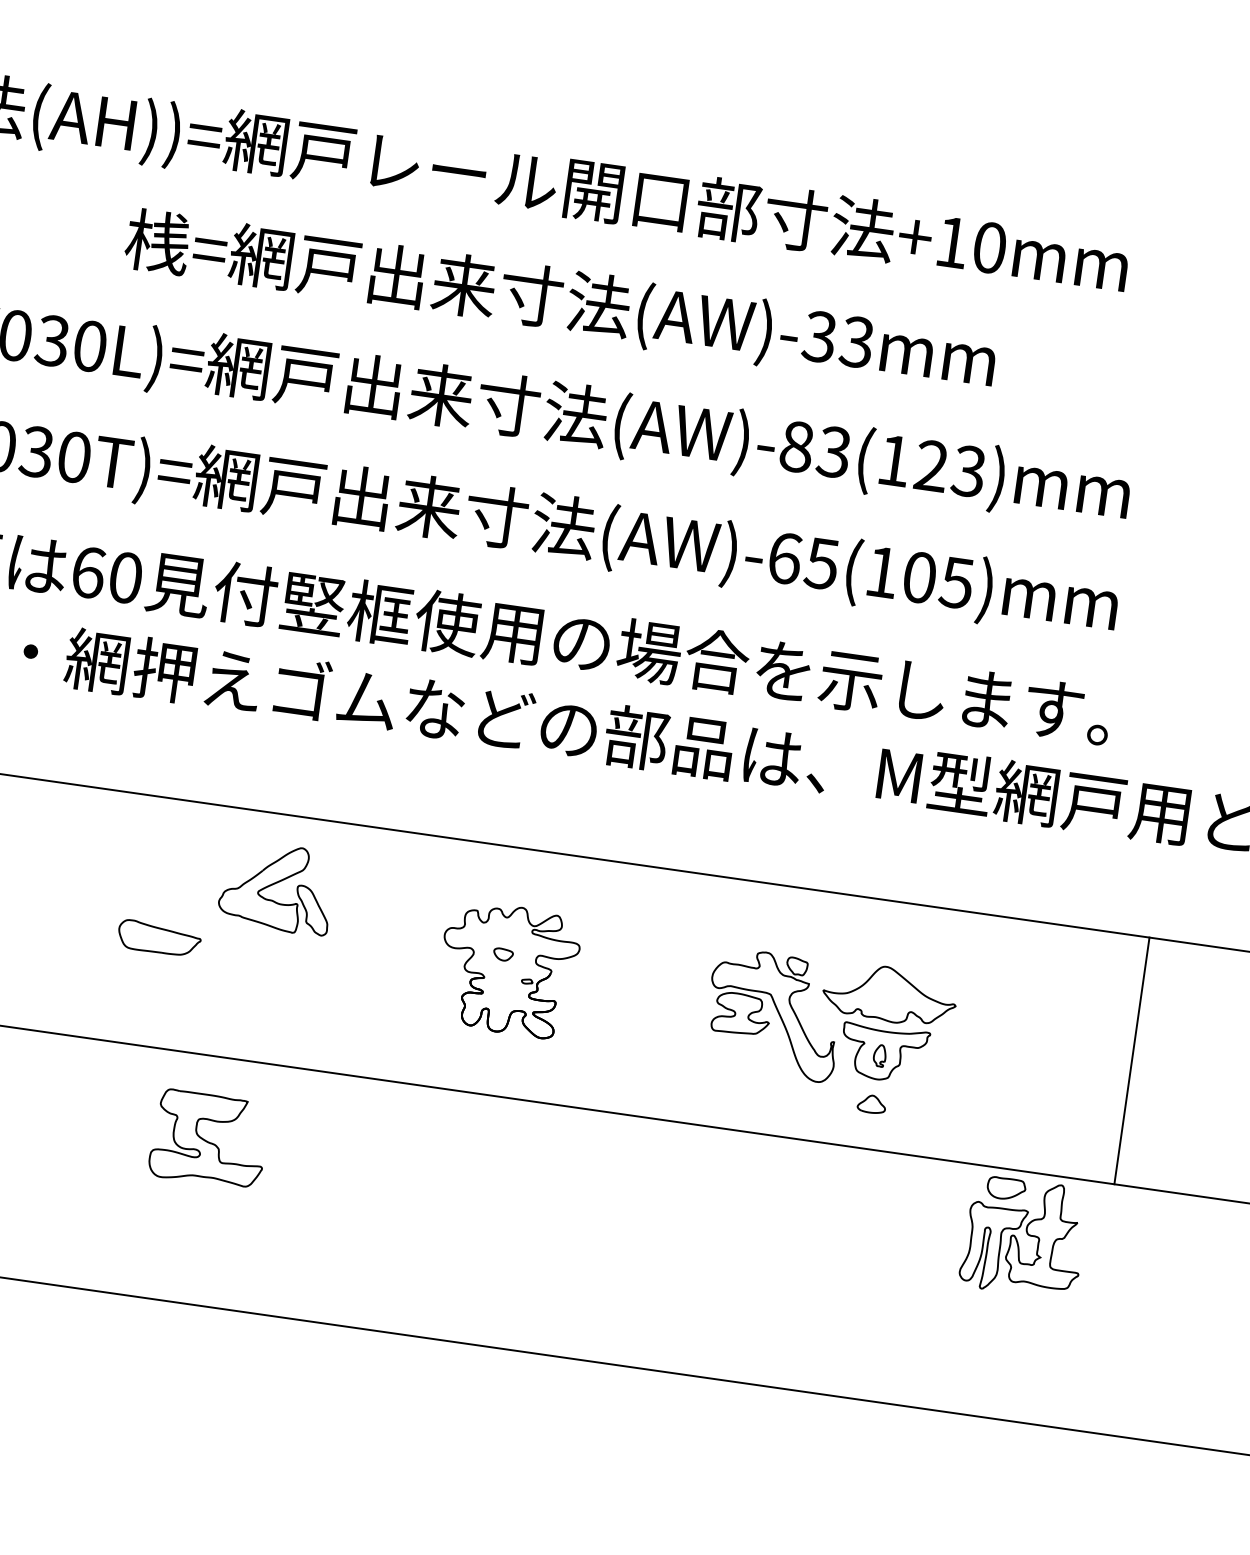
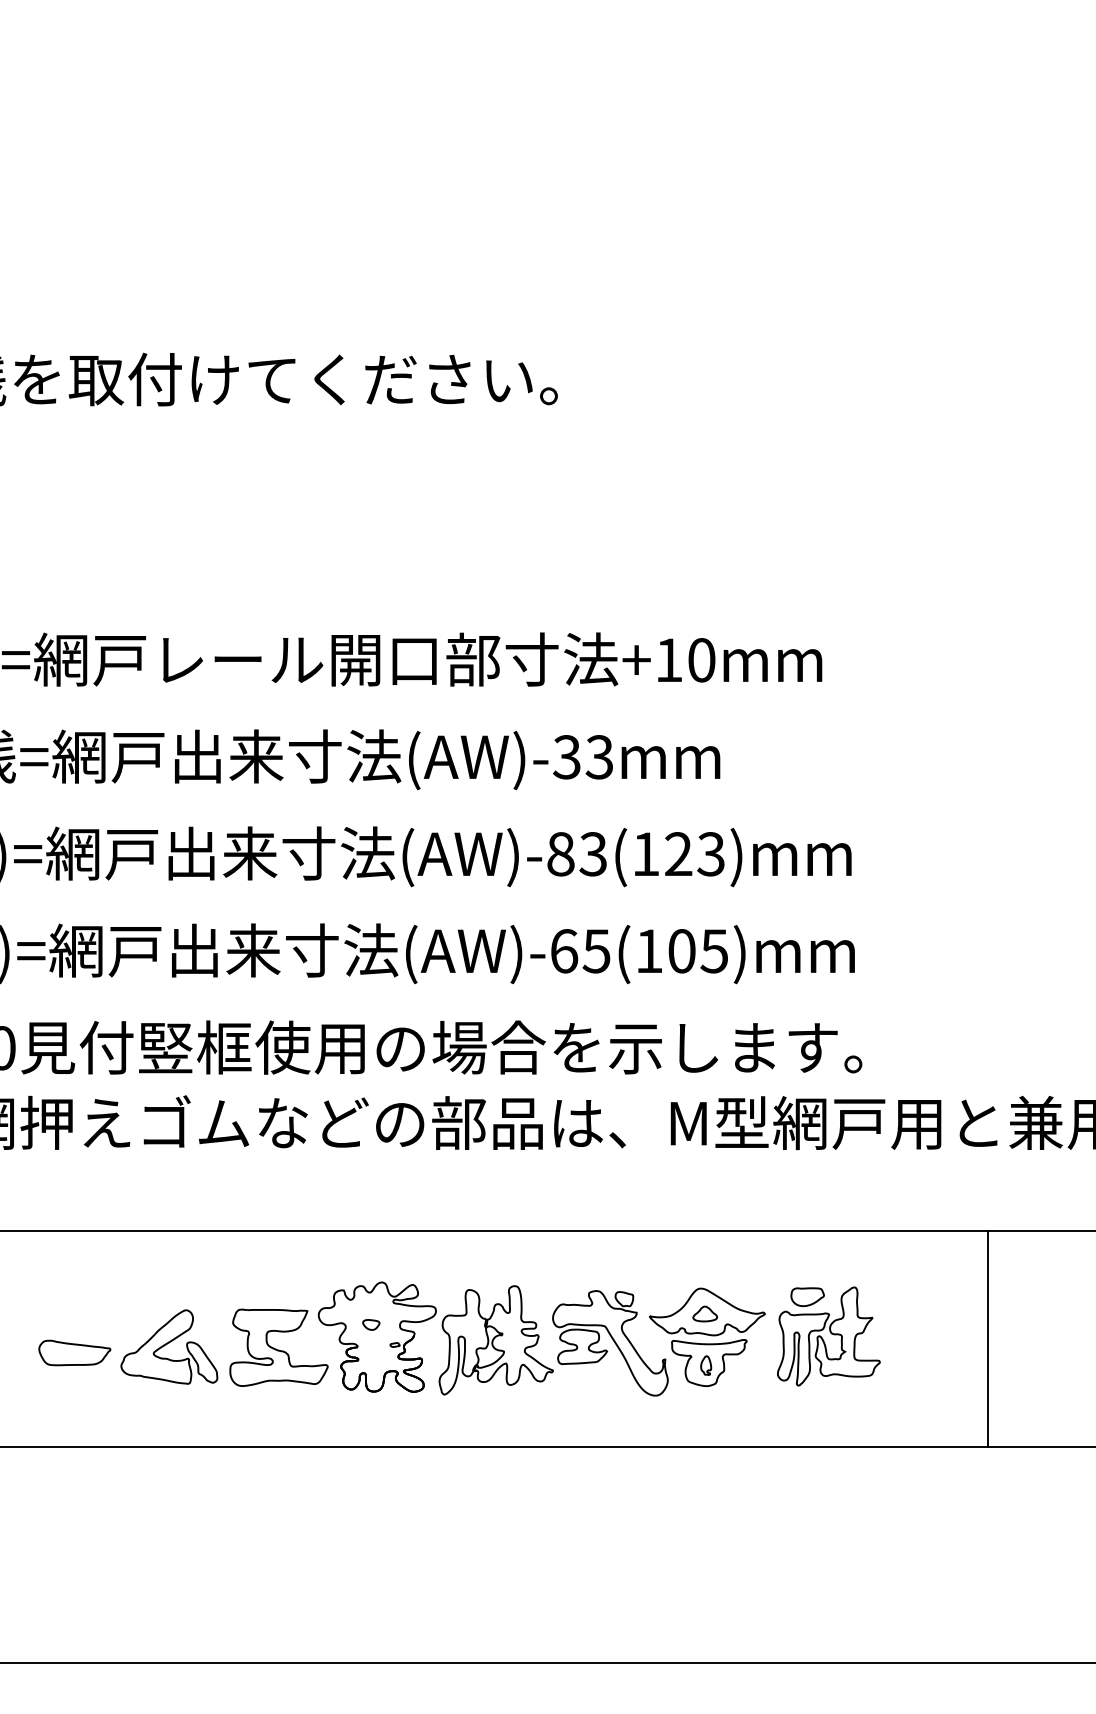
part: (277, 887) -> (169, 1346), moved
part: (642, 992) -> (495, 1340), added
line: (1131, 1061) -> (987, 1339), moved
curve: (866, 1100) -> (700, 1311), moved
curve: (208, 1141) -> (278, 1349), moved
part: (1023, 1237) -> (828, 1336), moved

